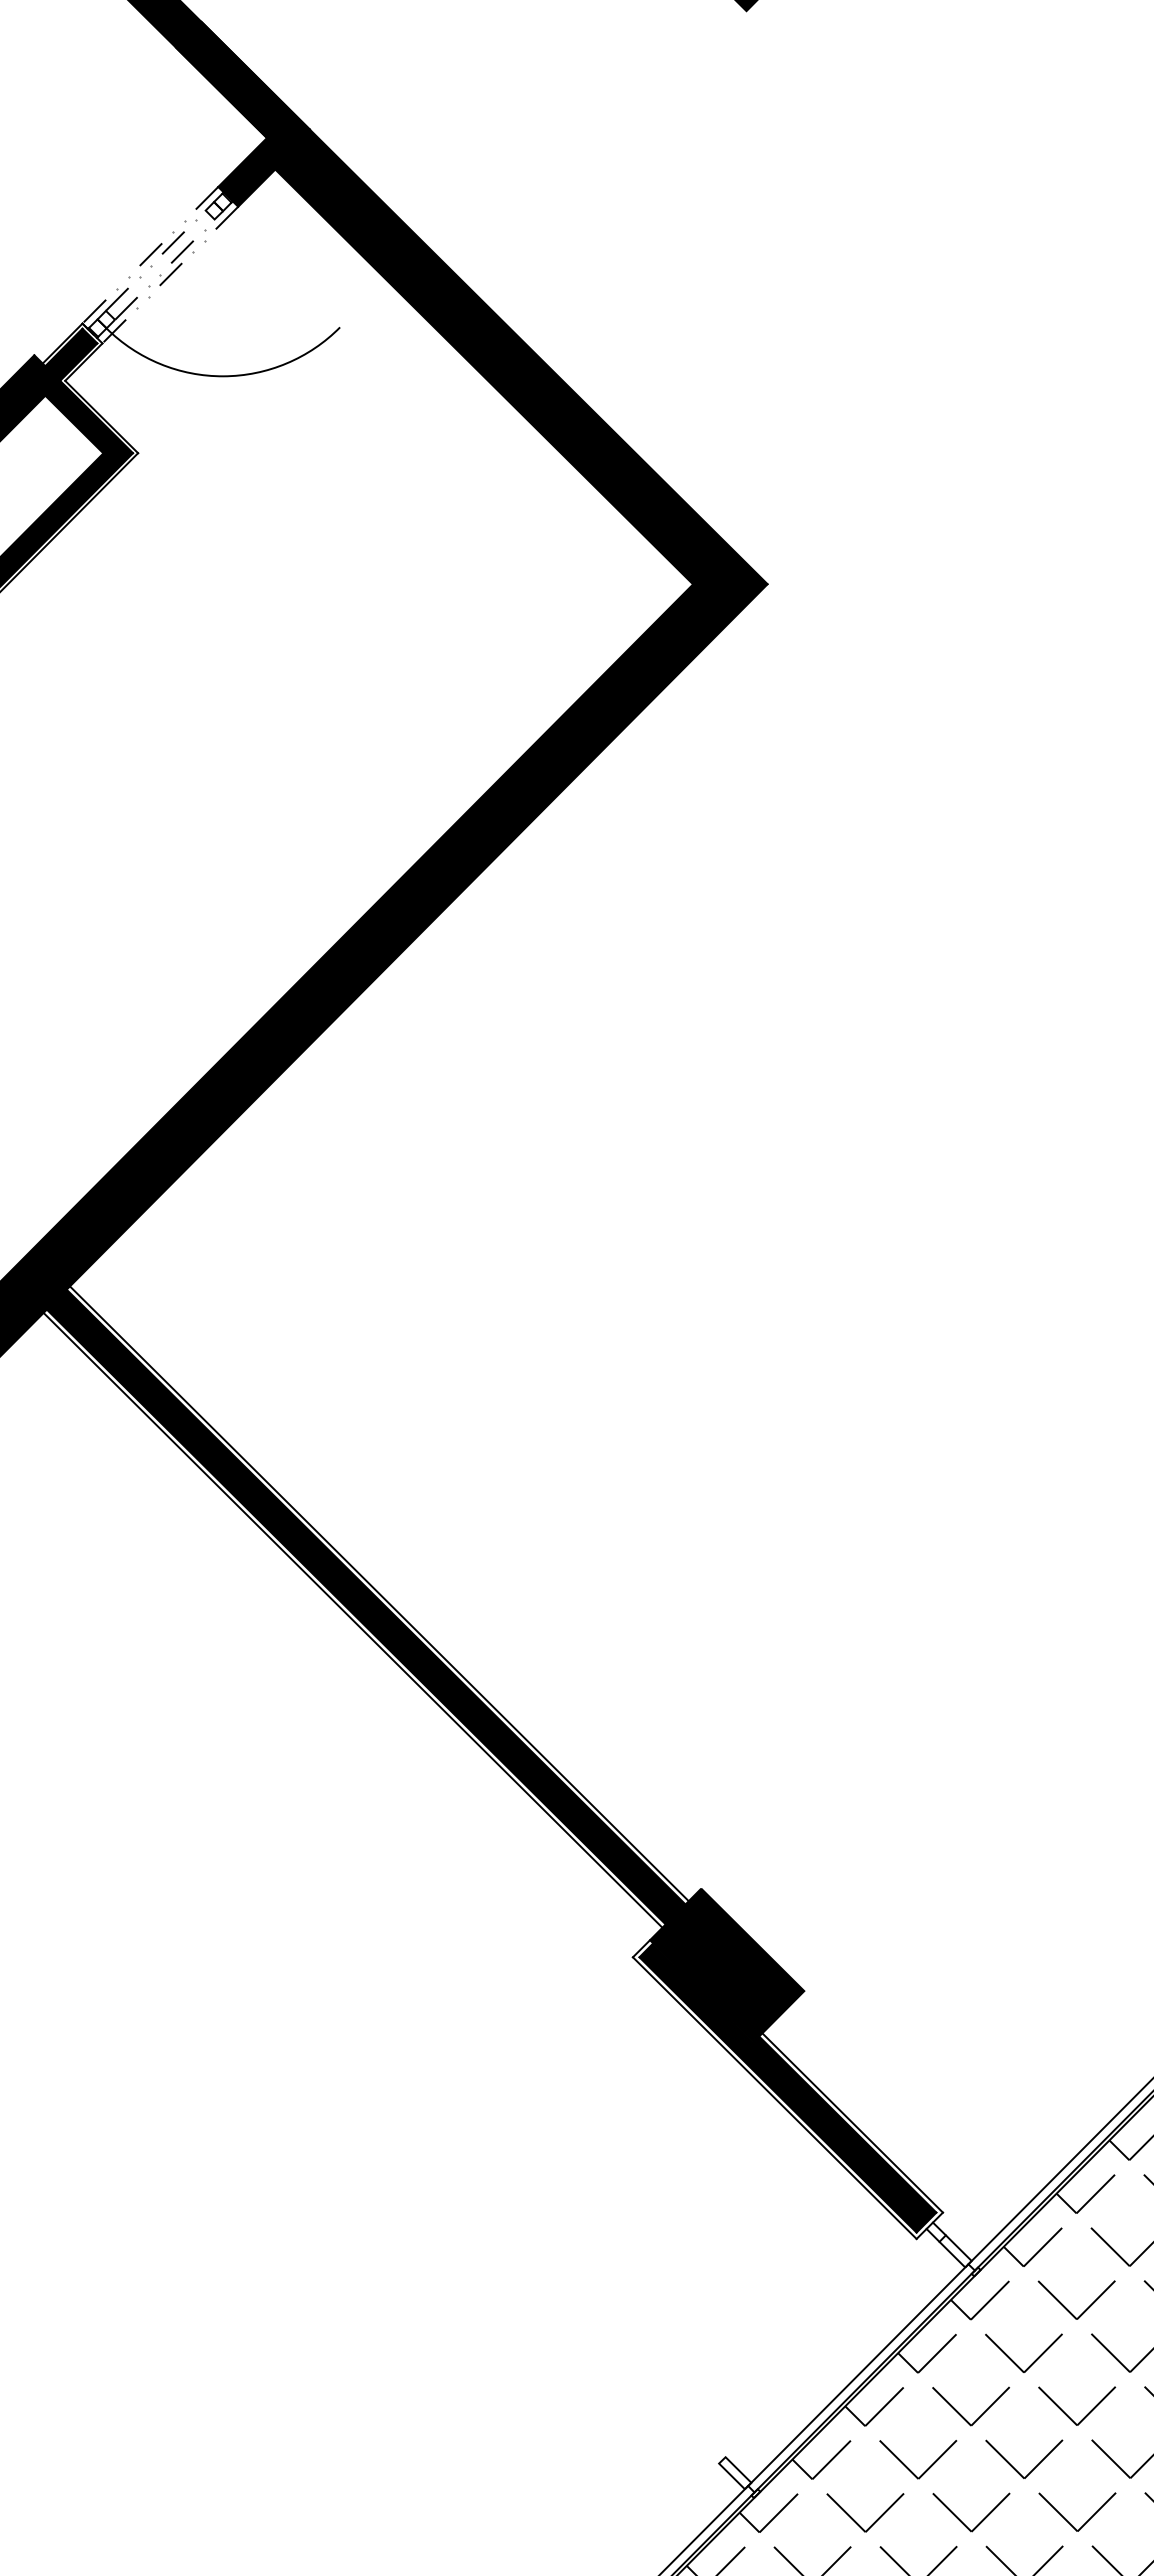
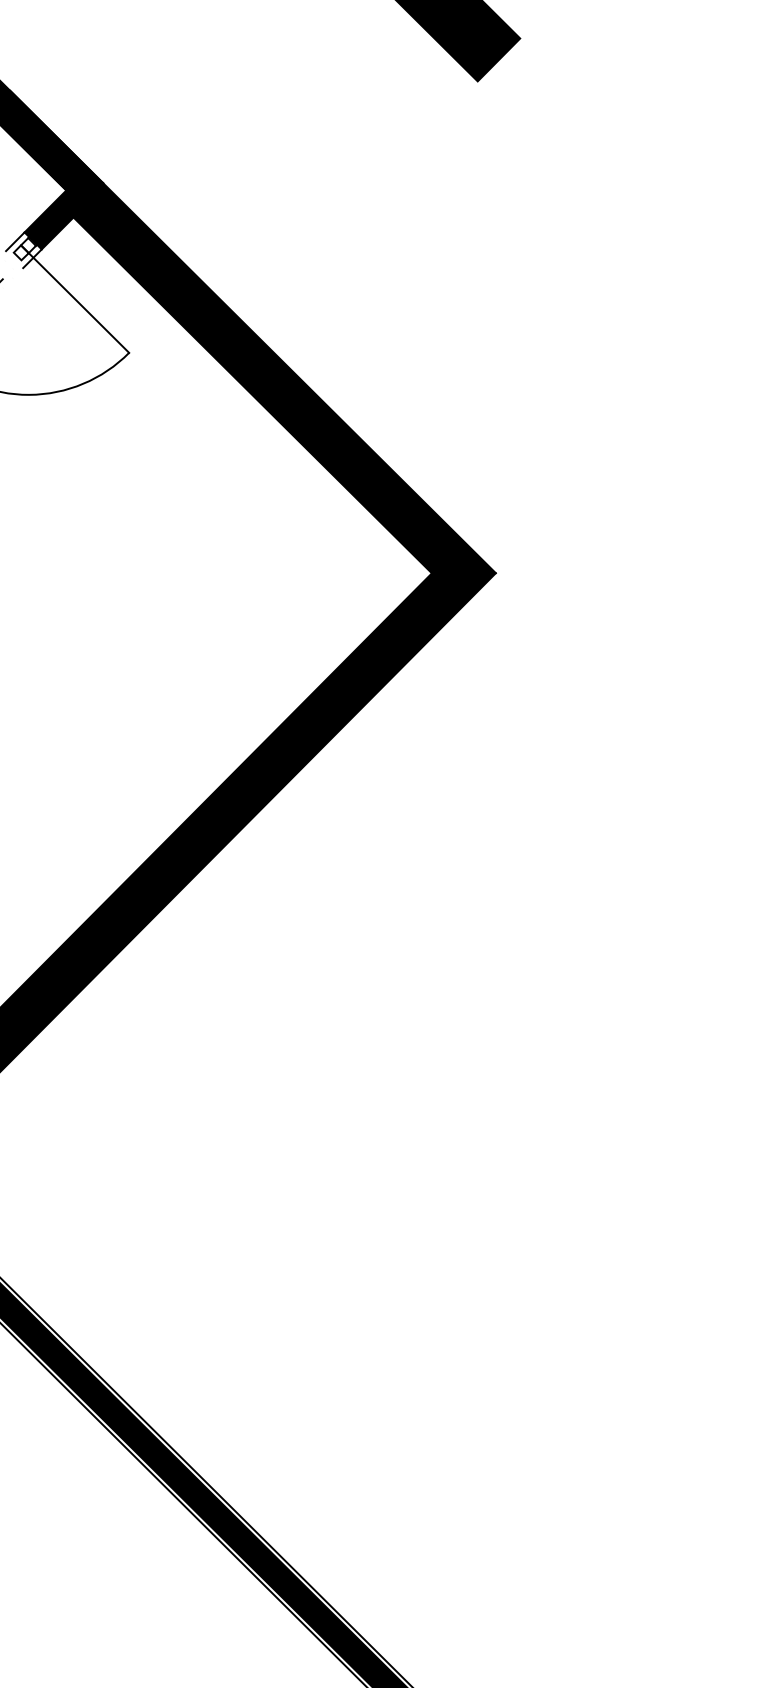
line: (281, 269) -> (78, 303), added

